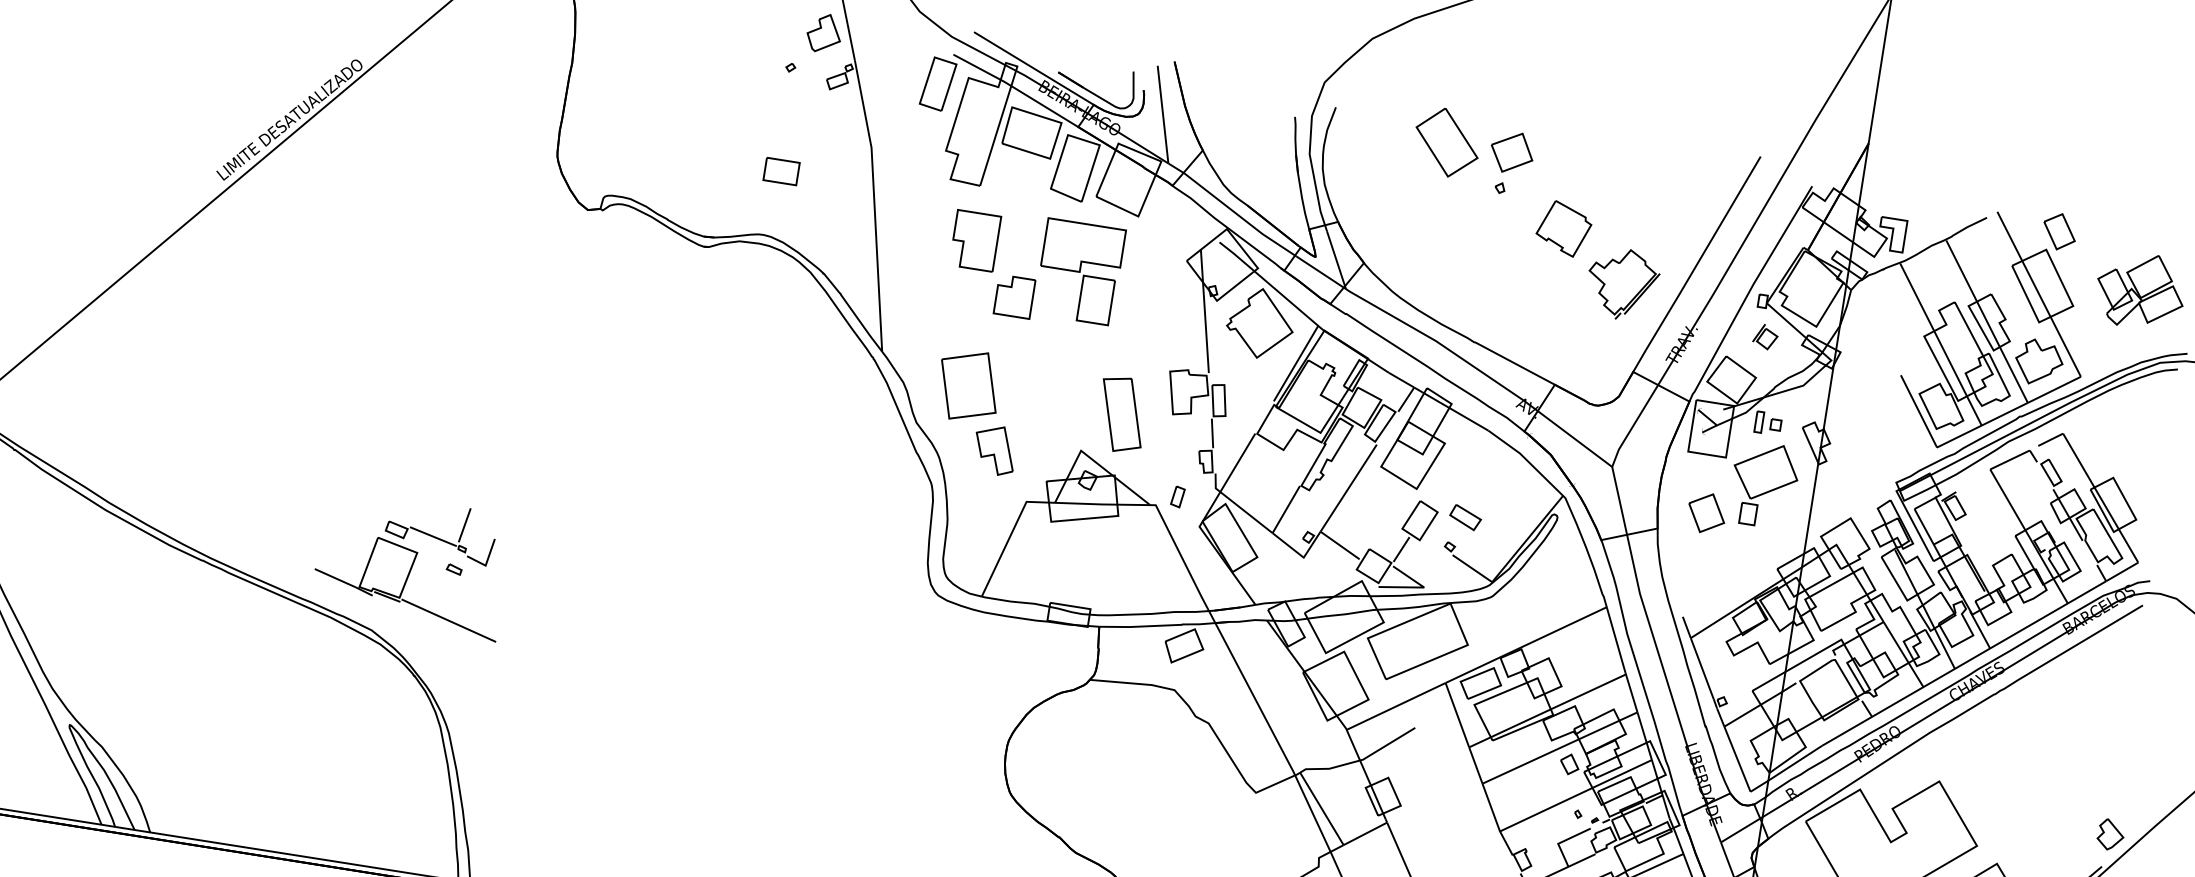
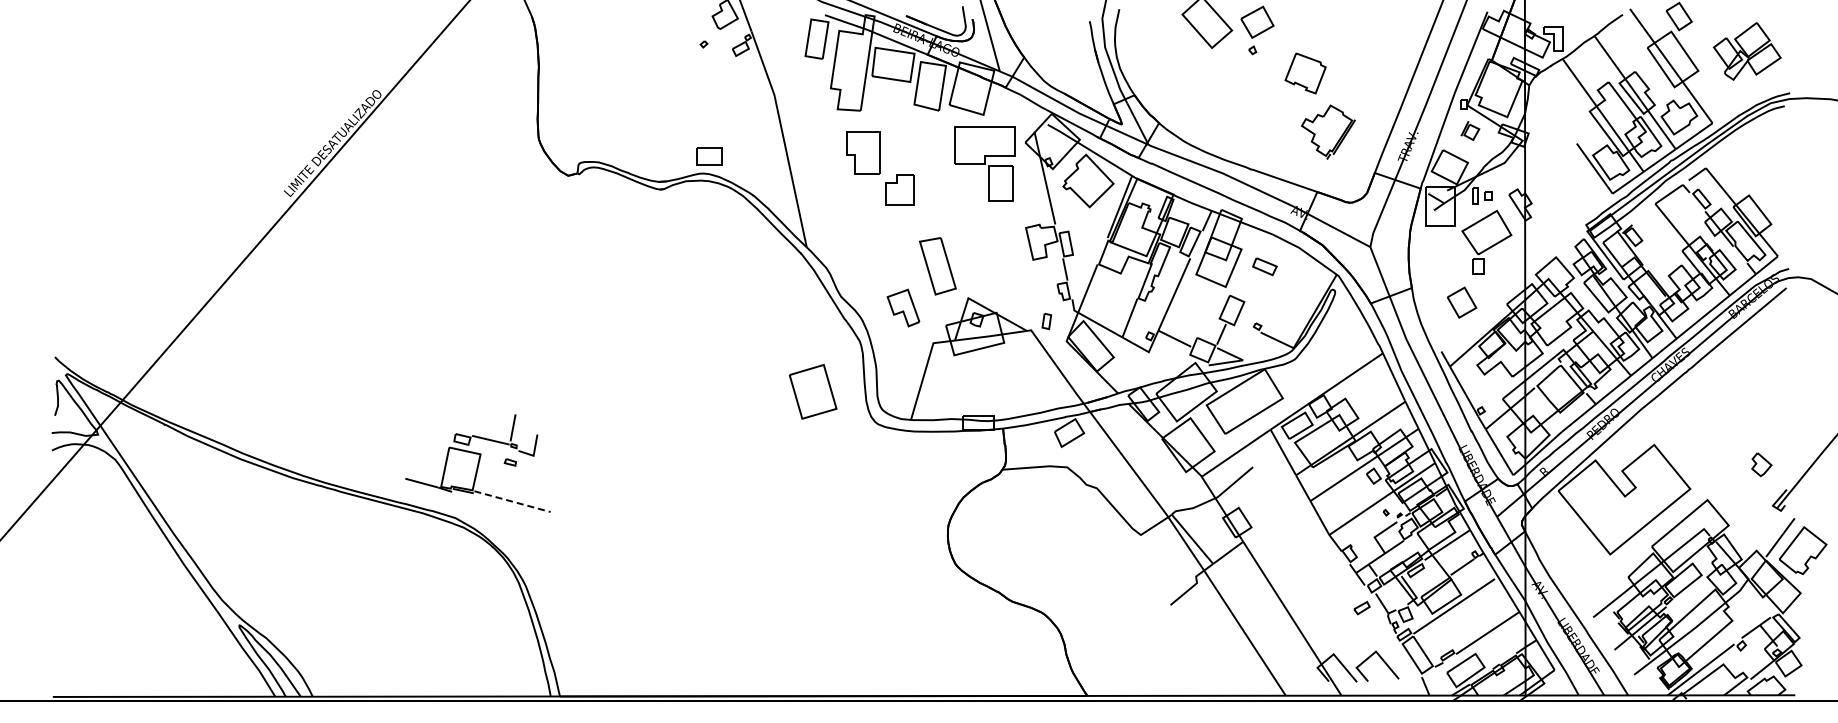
part: (781, 171) -> (709, 156), moved
part: (1079, 271) -> (984, 163), moved
part: (1622, 283) -> (1328, 131), moved
part: (969, 385) -> (813, 391), moved
part: (1121, 415) -> (937, 266), moved
part: (1707, 513) -> (1462, 302), moved
part: (1465, 517) -> (1264, 266), moved
line: (448, 620) -> (512, 501), solid -> dashed
part: (2110, 834) -> (1761, 464), moved

